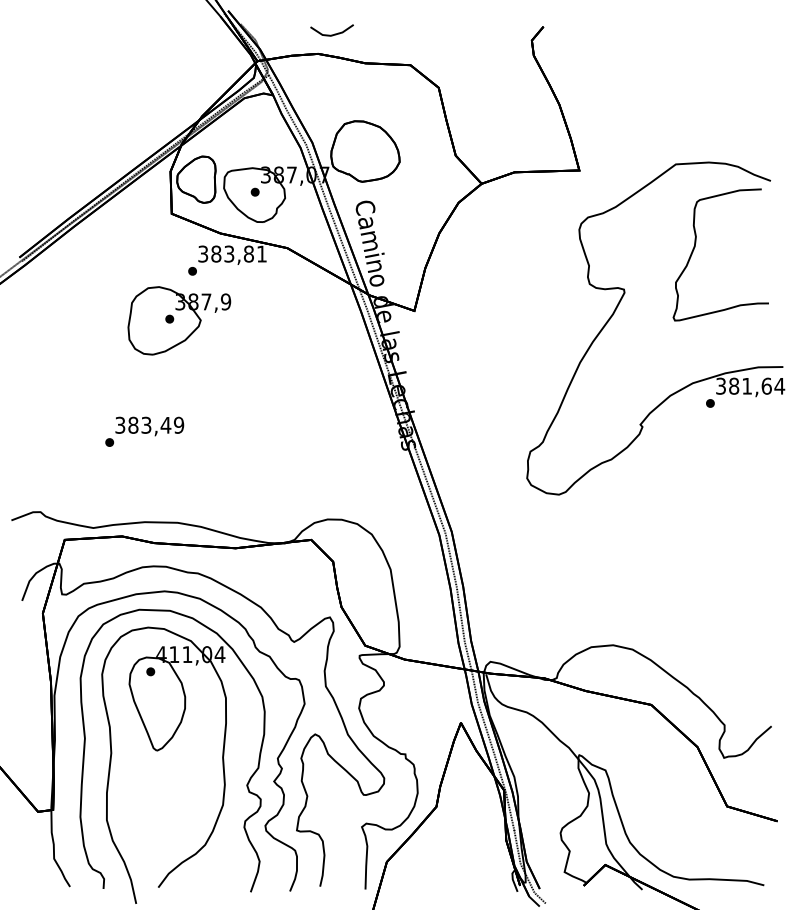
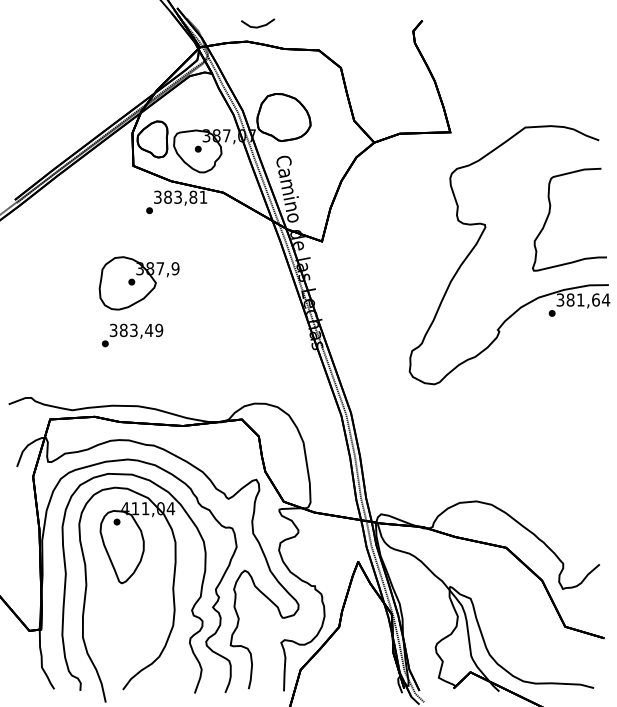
curve: (695, 247) -> (549, 213), moved
part: (179, 320) -> (139, 283), moved
text: (144, 431) -> (132, 335), moved

